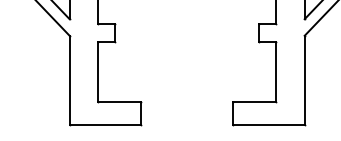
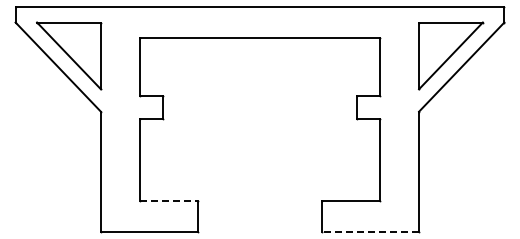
line: (120, 101) -> (169, 200), solid -> dashed
line: (268, 125) -> (370, 232), solid -> dashed

